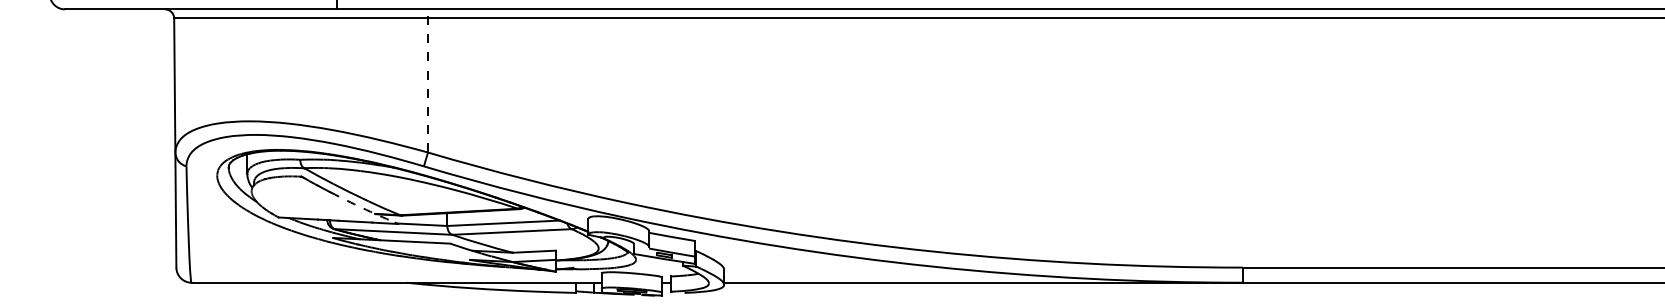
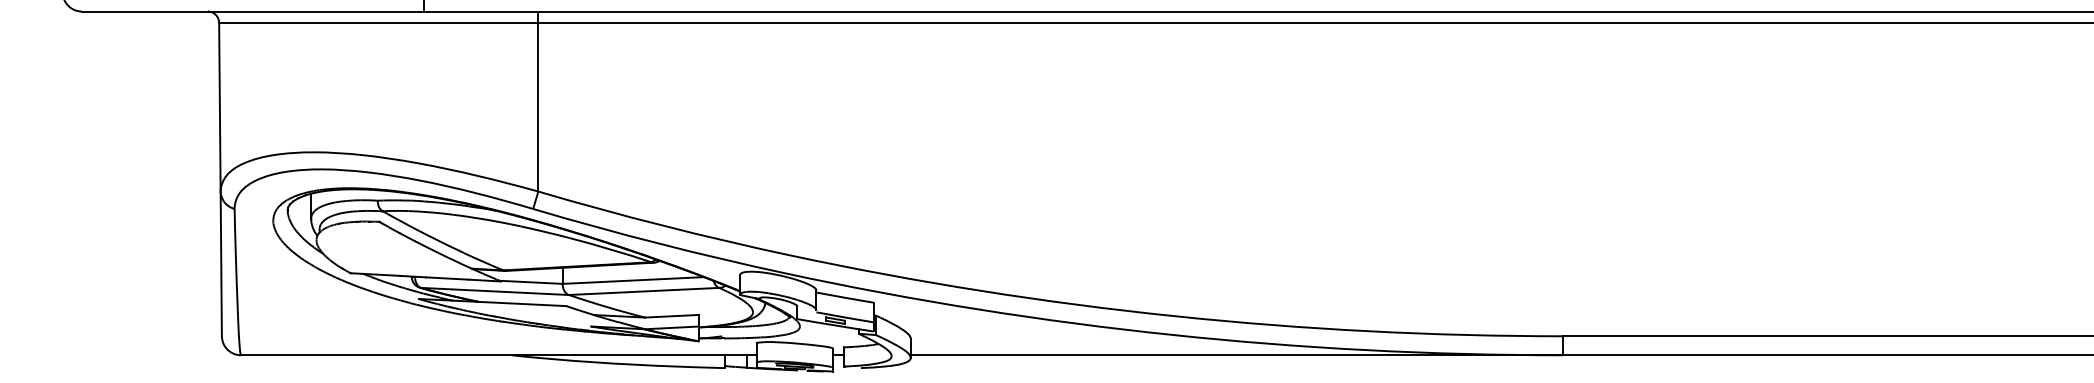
line: (428, 80) -> (538, 101), dashed -> solid
arc: (362, 208) -> (456, 261), dashed -> solid

